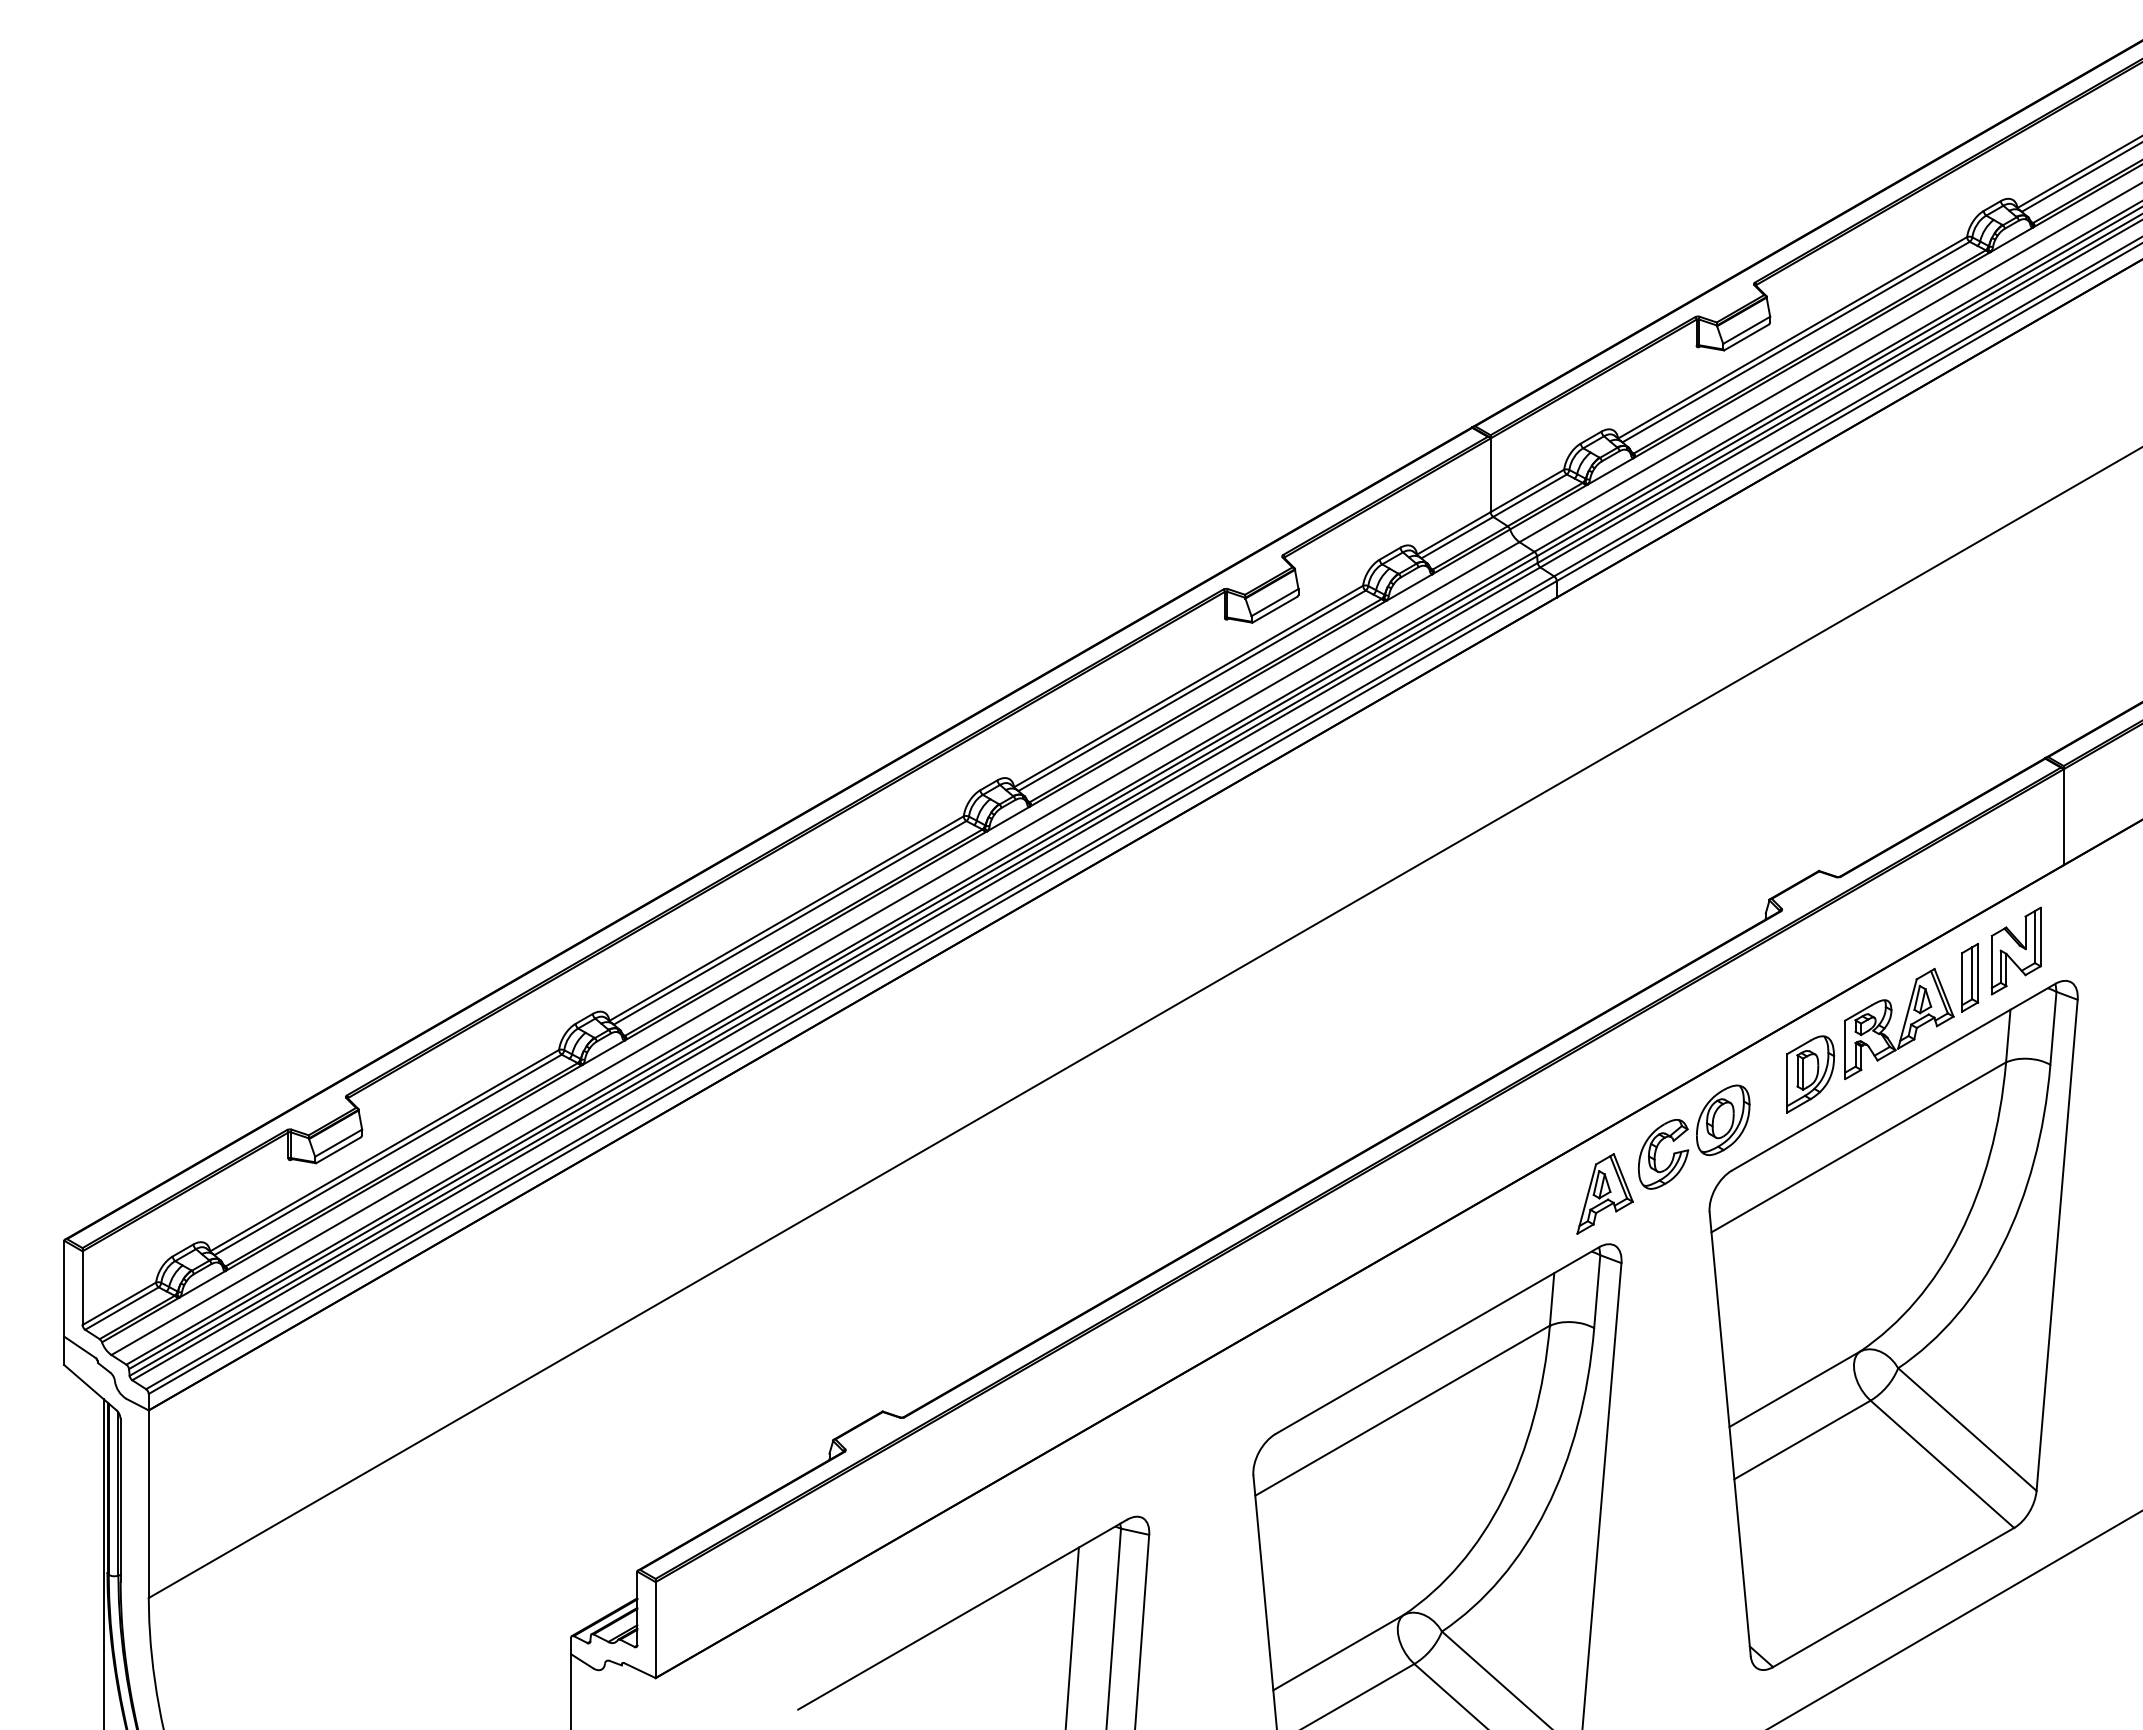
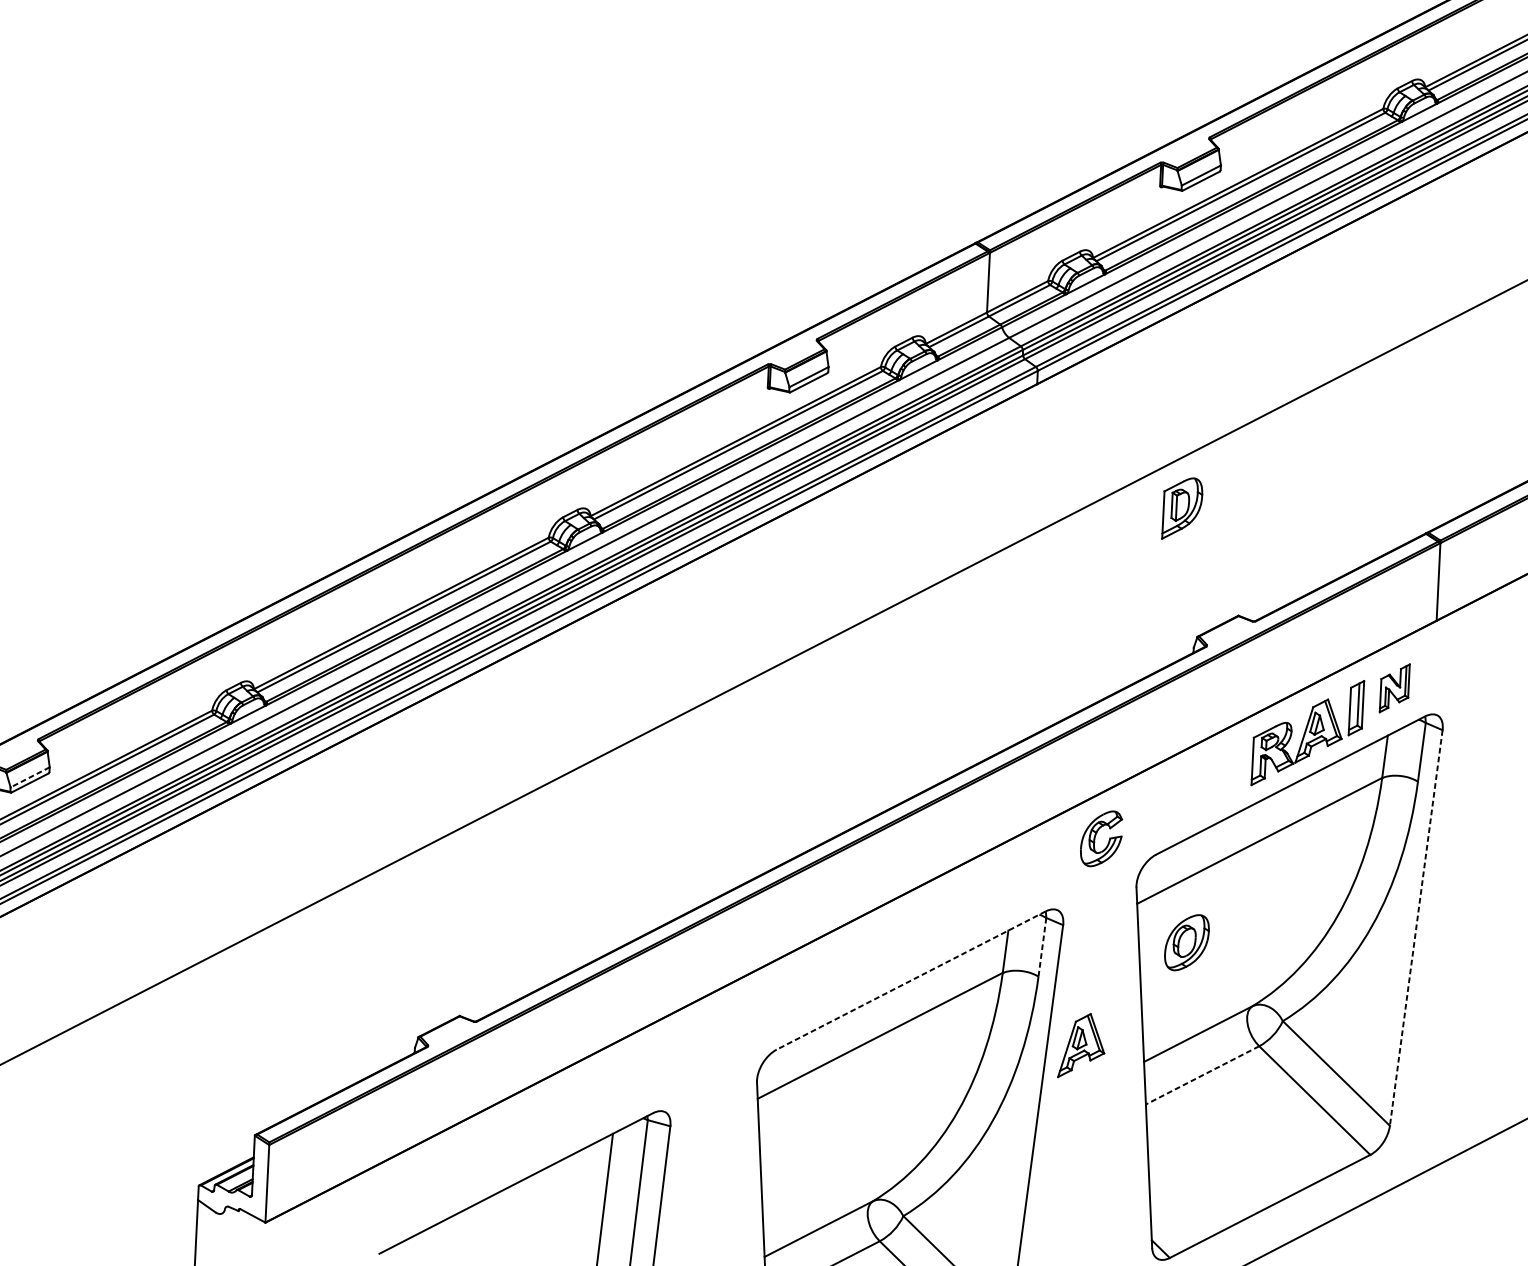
part: (2015, 950) -> (1394, 687), size x0.7
part: (1810, 1074) -> (1182, 508), moved
part: (1723, 1119) -> (1187, 942), moved
line: (338, 1143) -> (30, 777), solid -> dashed
part: (1604, 1193) -> (1081, 1045), moved
line: (2057, 1245) -> (1416, 928), solid -> dashed
line: (1597, 1291) -> (1042, 947), solid -> dashed
line: (1437, 1340) -> (911, 980), solid -> dashed
line: (1802, 1439) -> (1202, 1074), solid -> dashed

